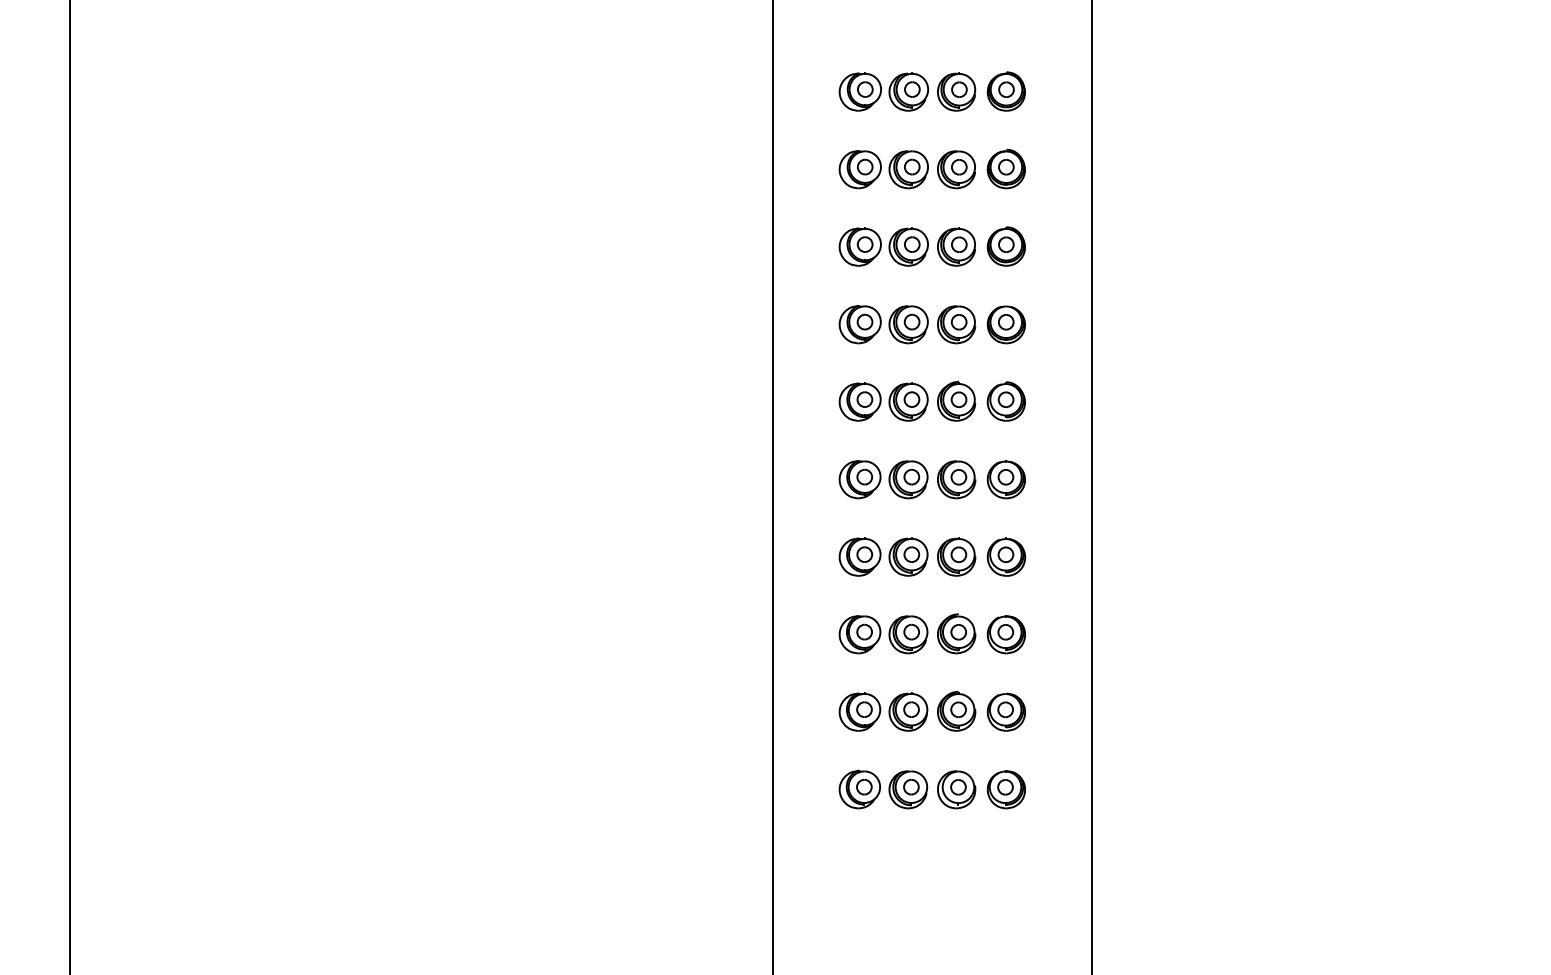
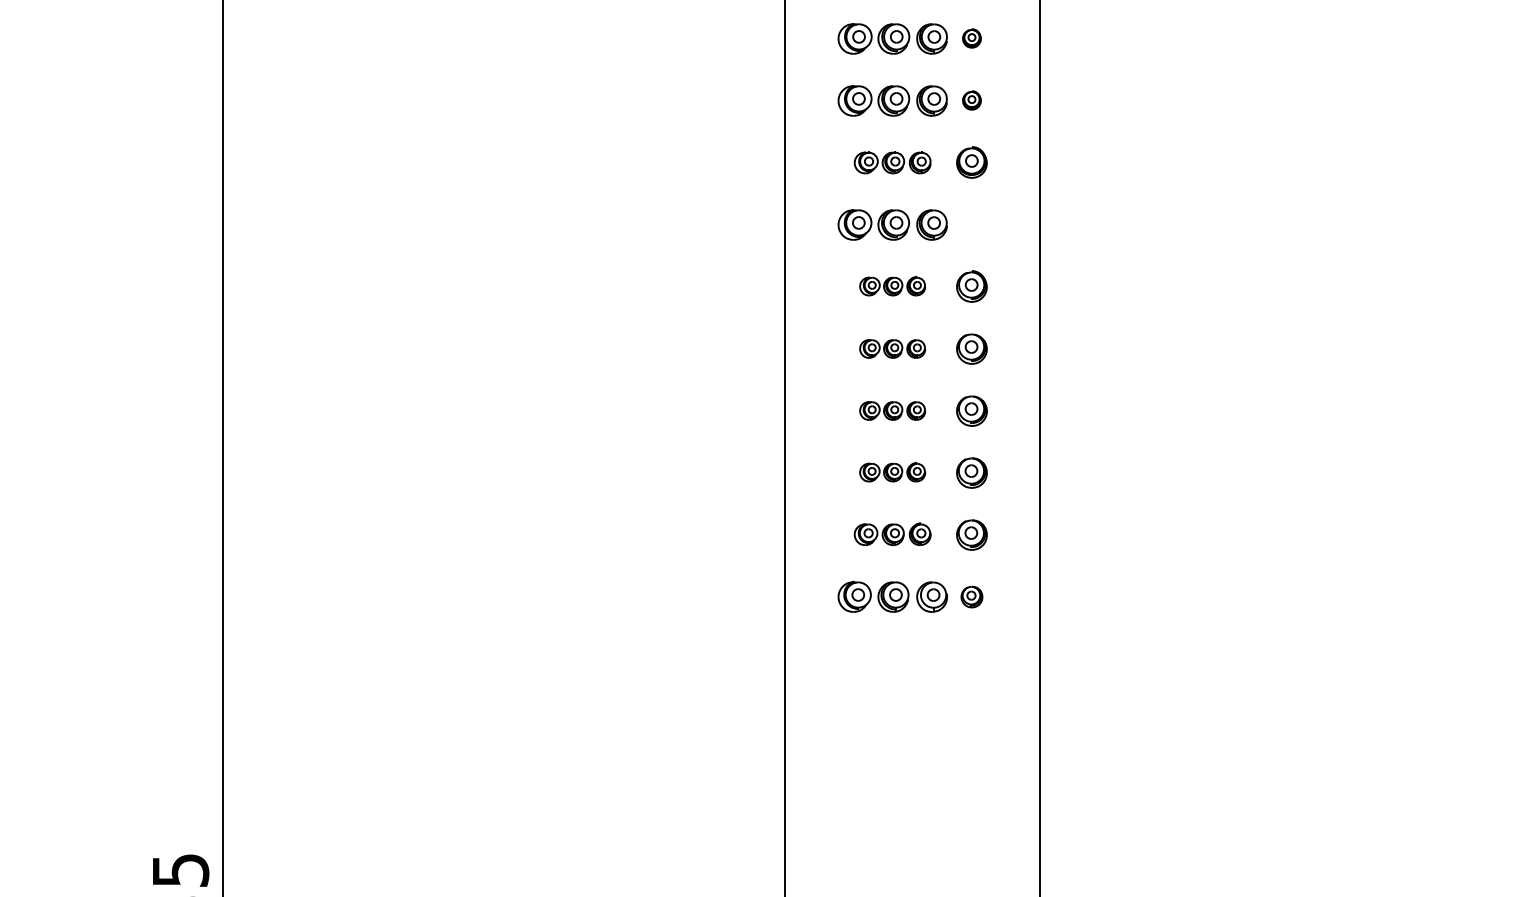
part: (1005, 91) -> (971, 38), size x0.6
part: (1005, 169) -> (971, 100), size x0.6
part: (907, 246) -> (892, 162), size x0.7
part: (1005, 324) -> (971, 224), removed
part: (907, 400) -> (892, 285), size x0.6
part: (907, 479) -> (892, 348), size x0.6
part: (907, 556) -> (892, 410), size x0.6
part: (907, 632) -> (892, 471), size x0.6
part: (907, 710) -> (892, 533), size x0.7
part: (1005, 789) -> (971, 596), size x0.7

